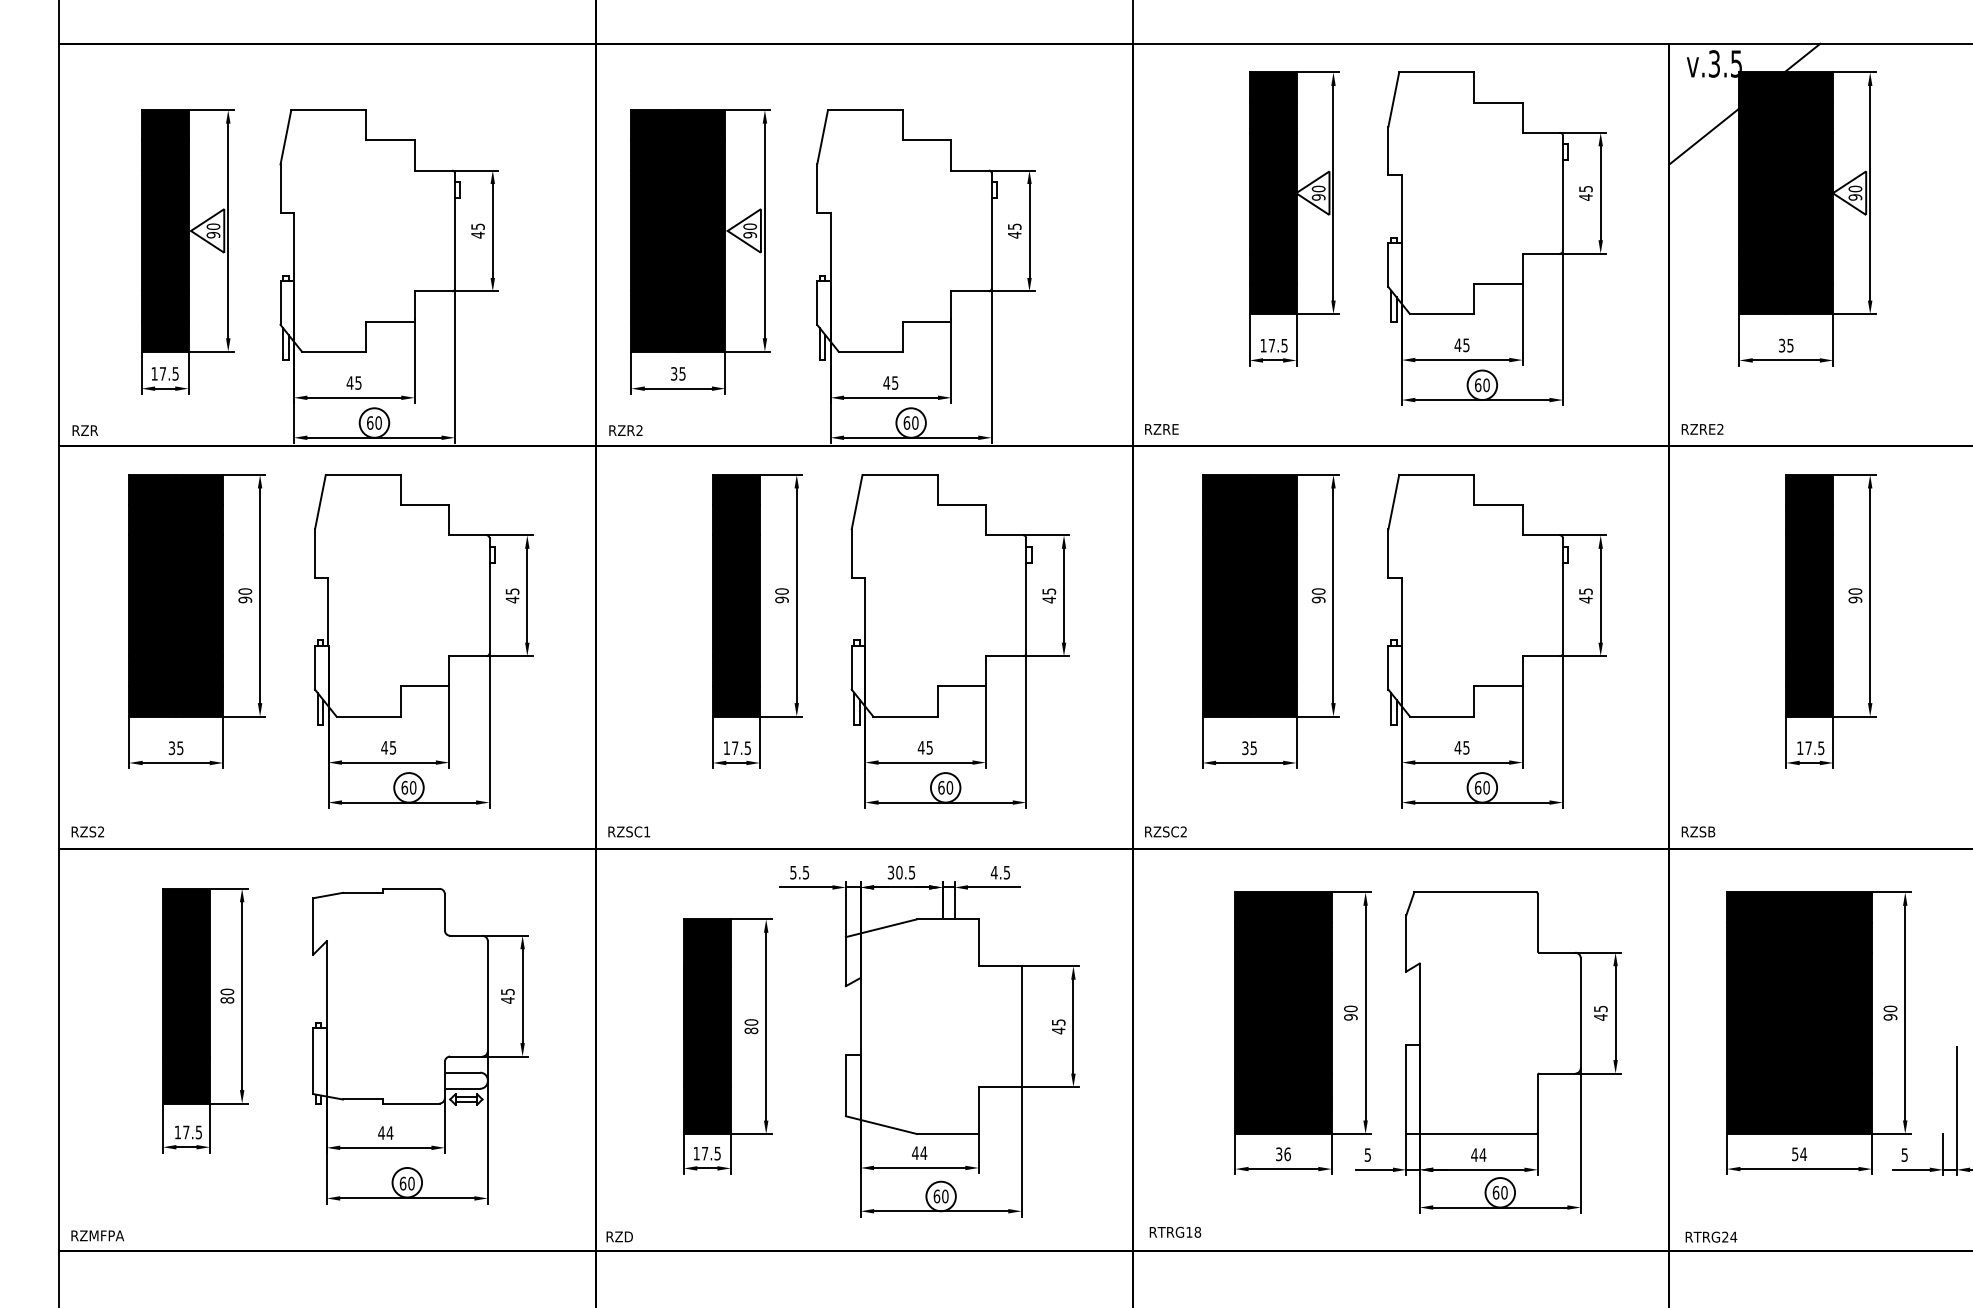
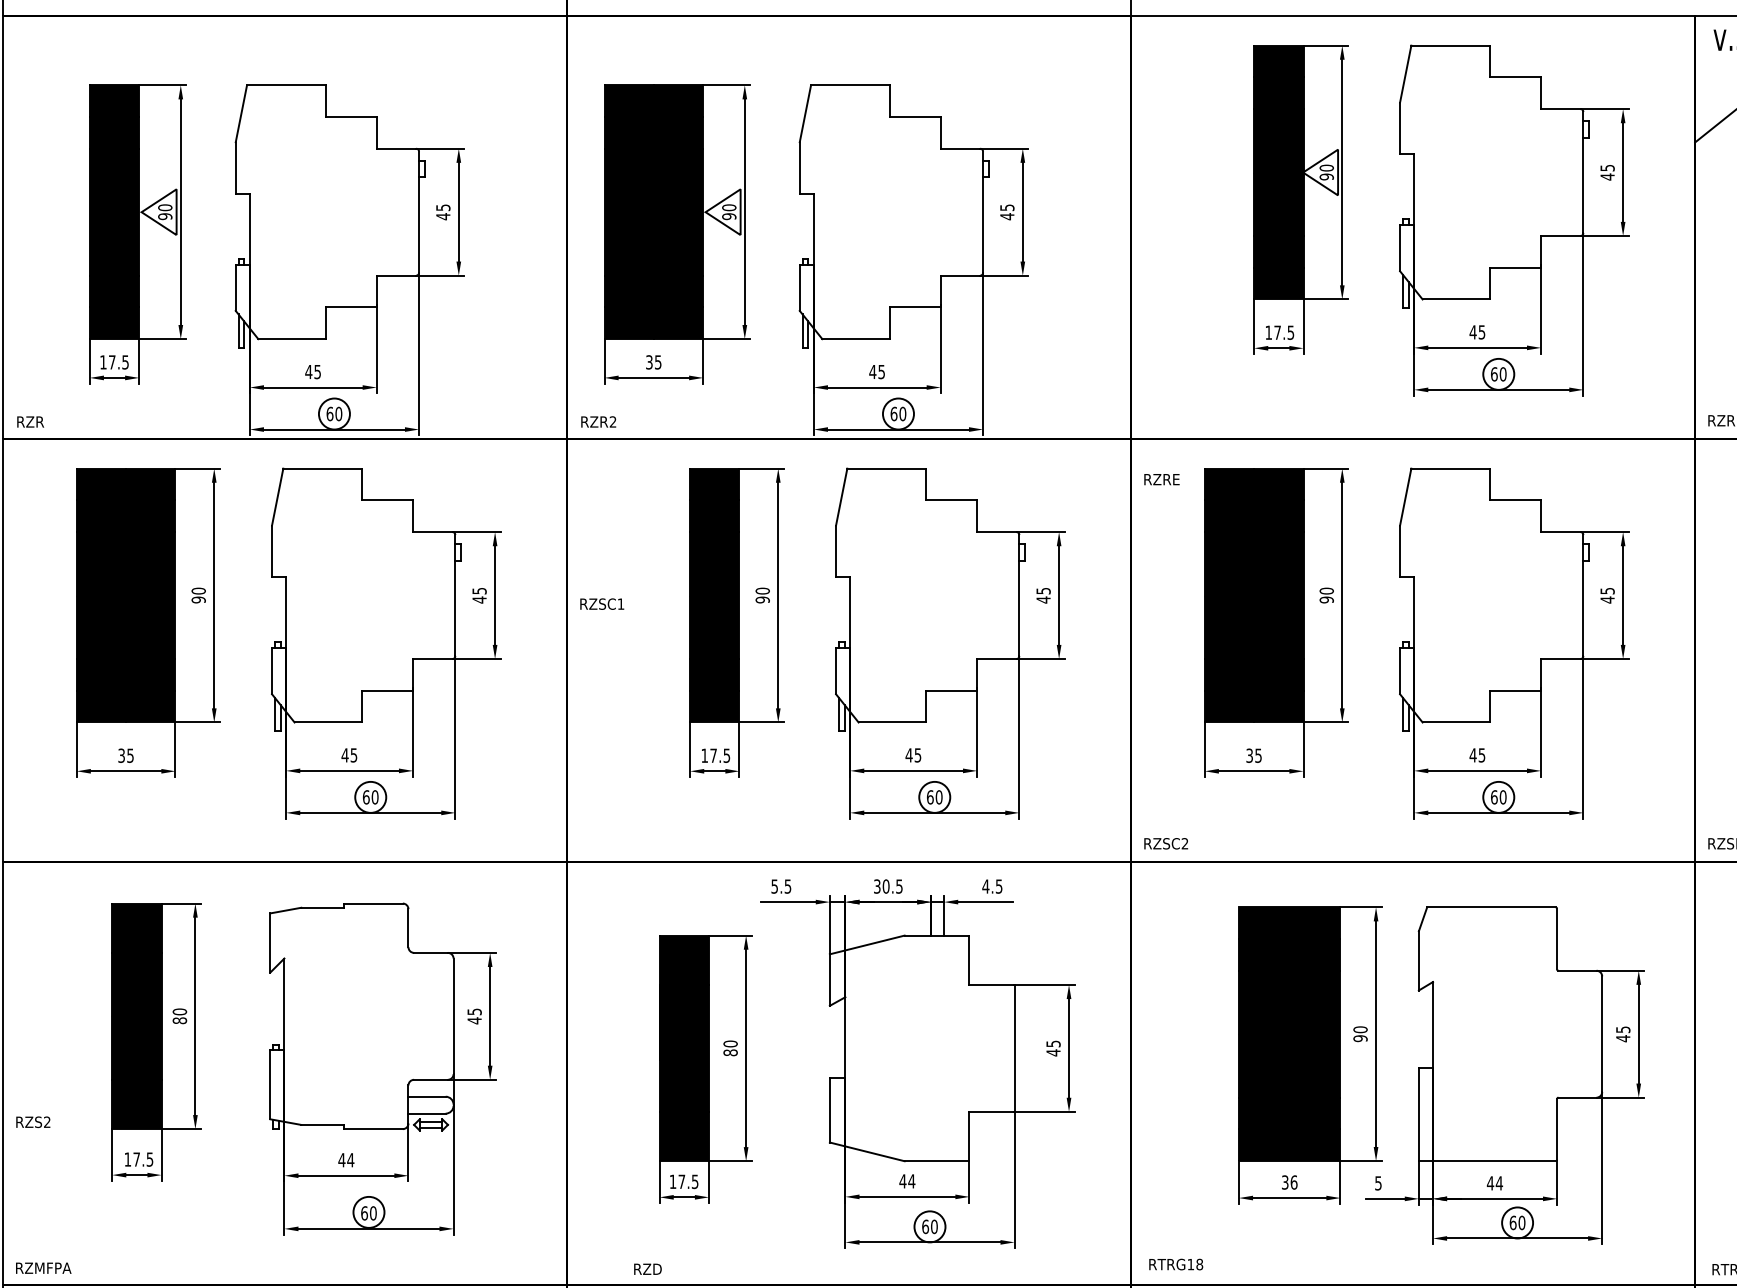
text: (1161, 429) -> (1161, 479), moved
text: (87, 831) -> (32, 1121), moved
text: (629, 831) -> (602, 603), moved
text: (619, 1236) -> (647, 1268), moved

